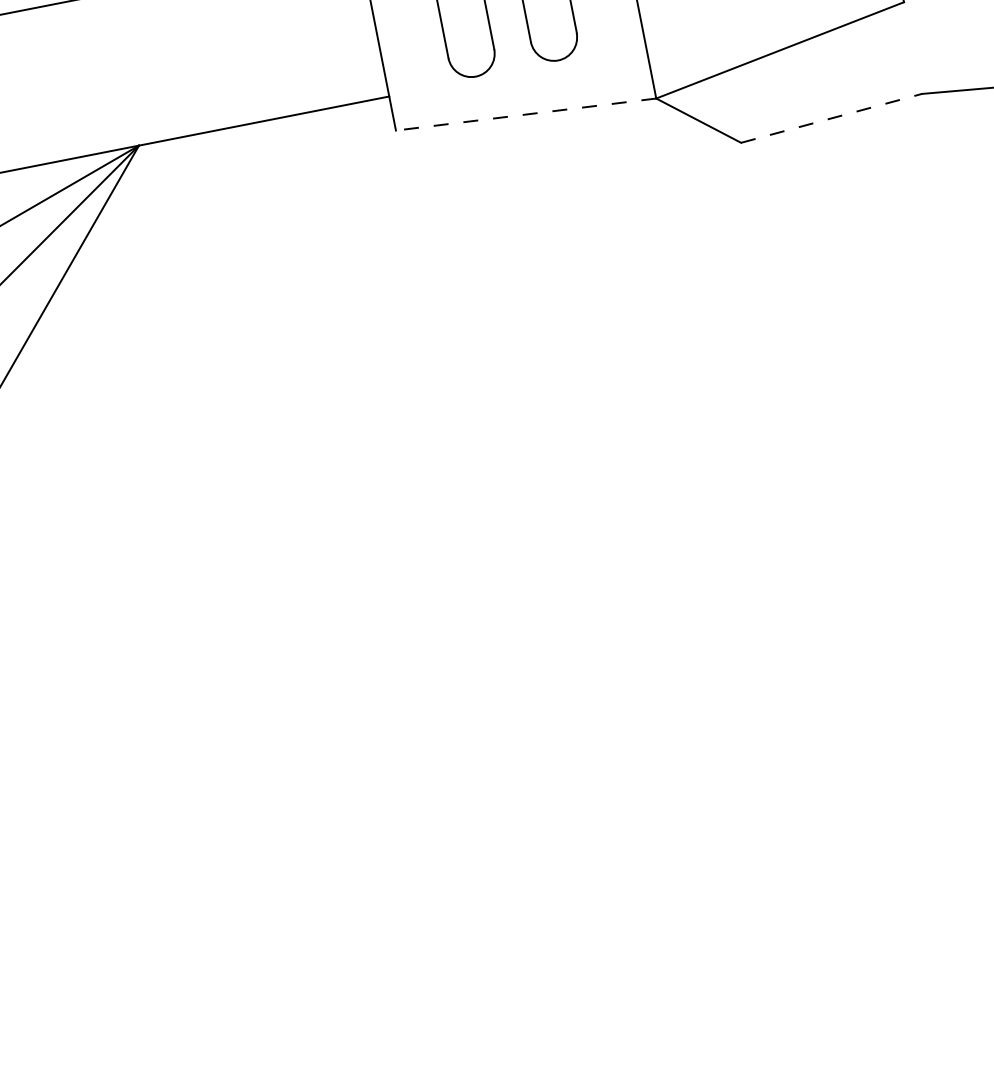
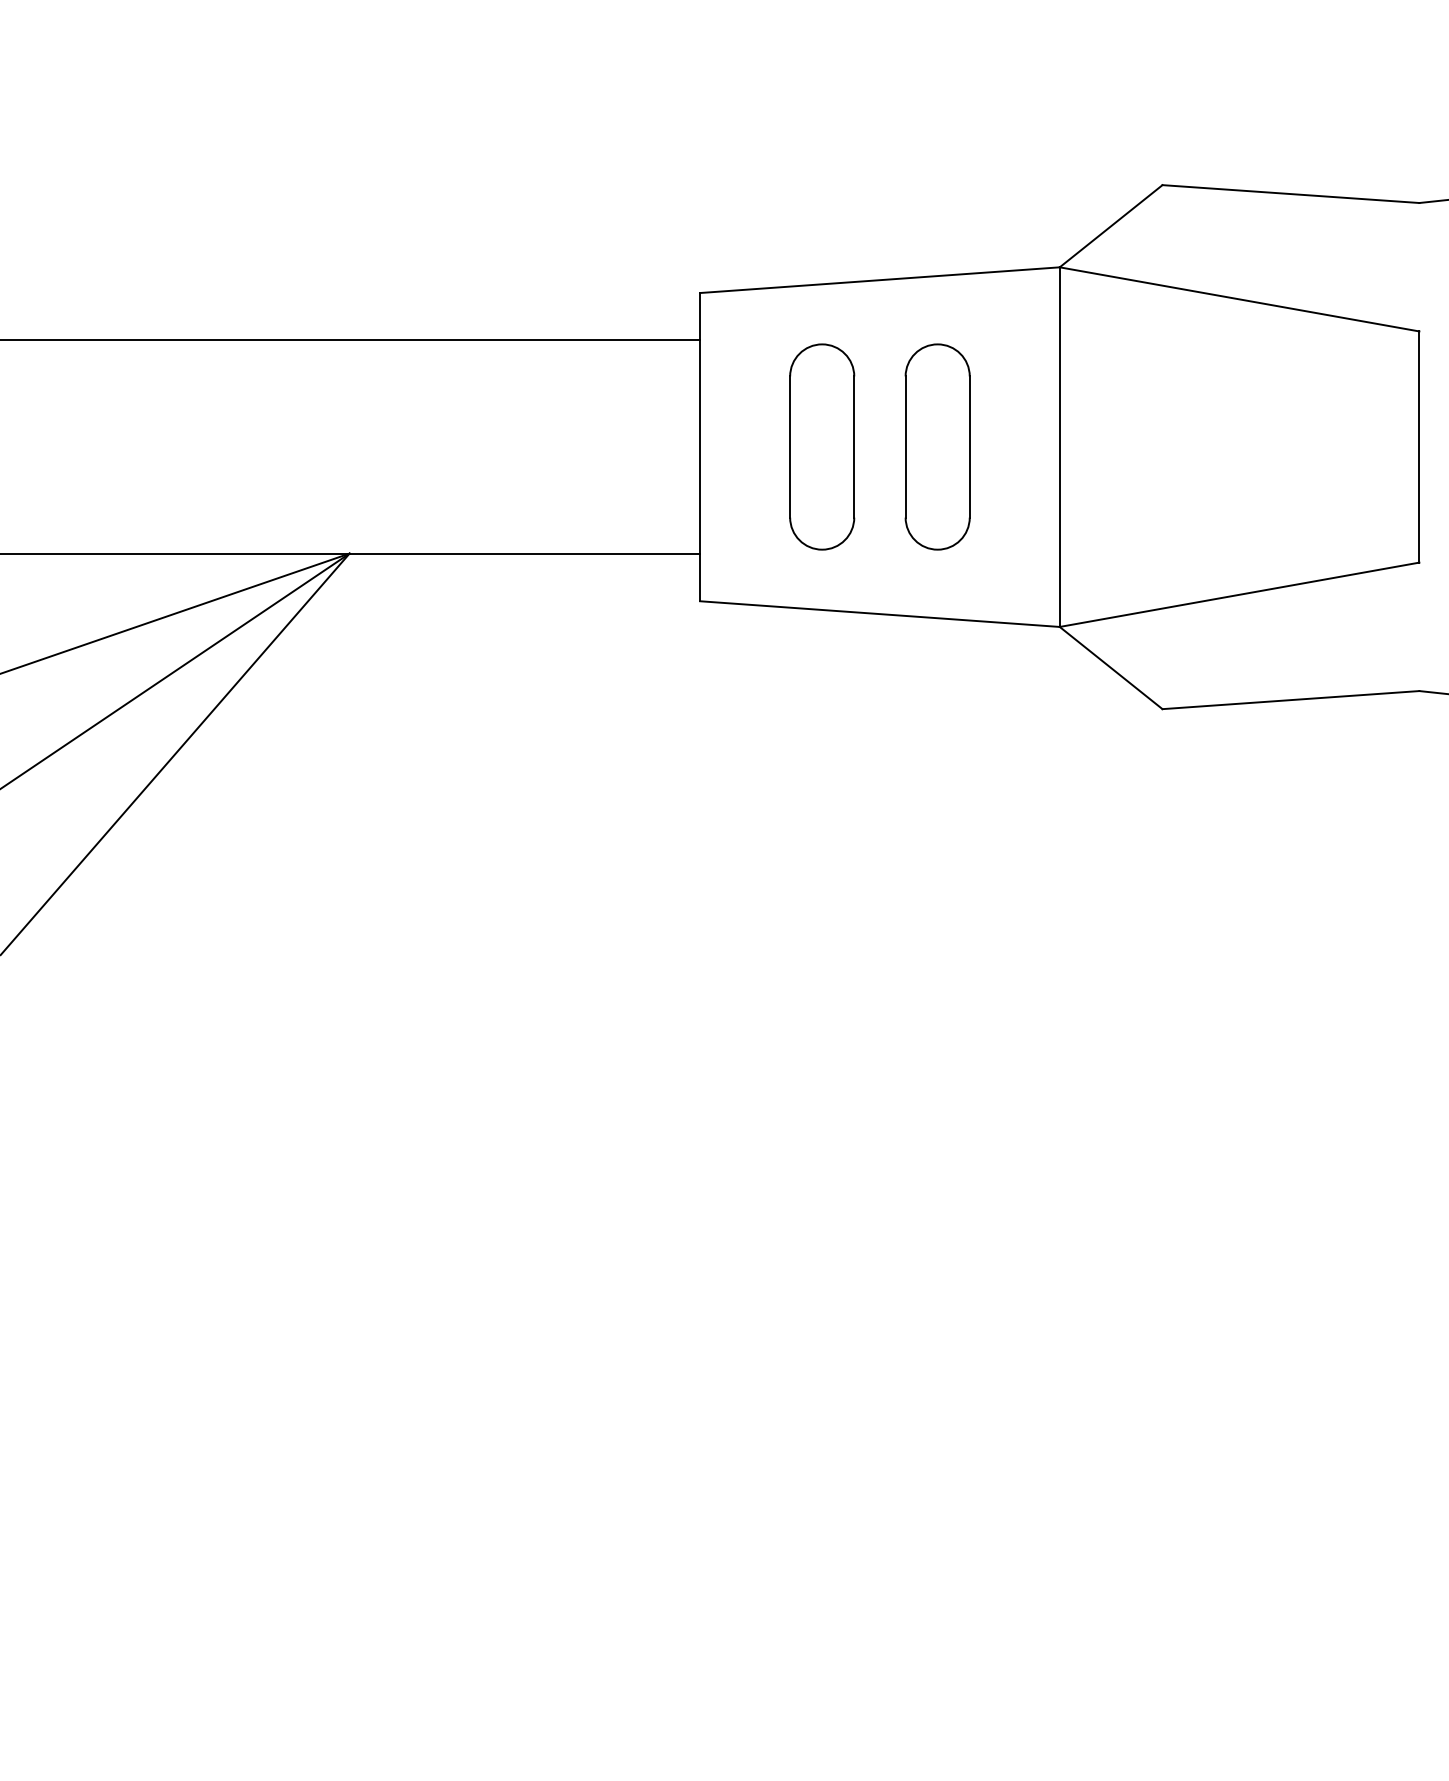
line: (525, 114) -> (879, 614), dashed -> solid
line: (831, 118) -> (1290, 700), dashed -> solid

